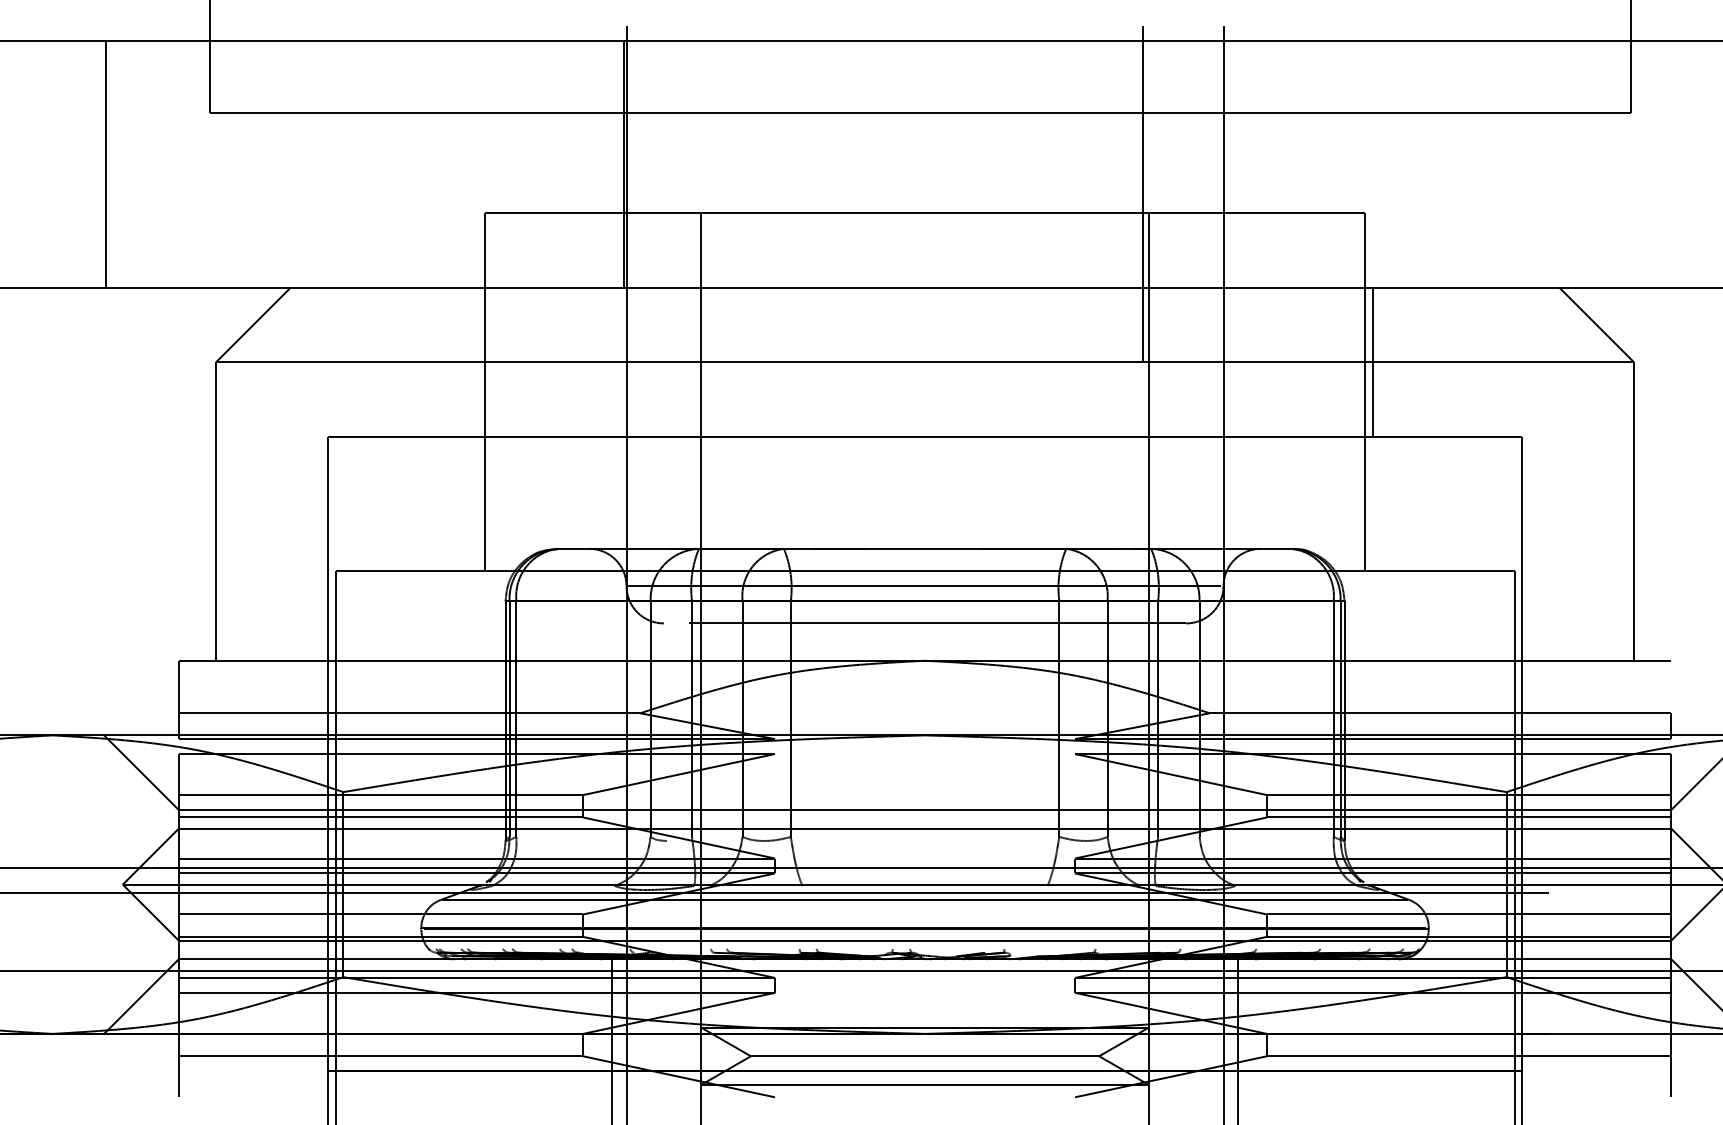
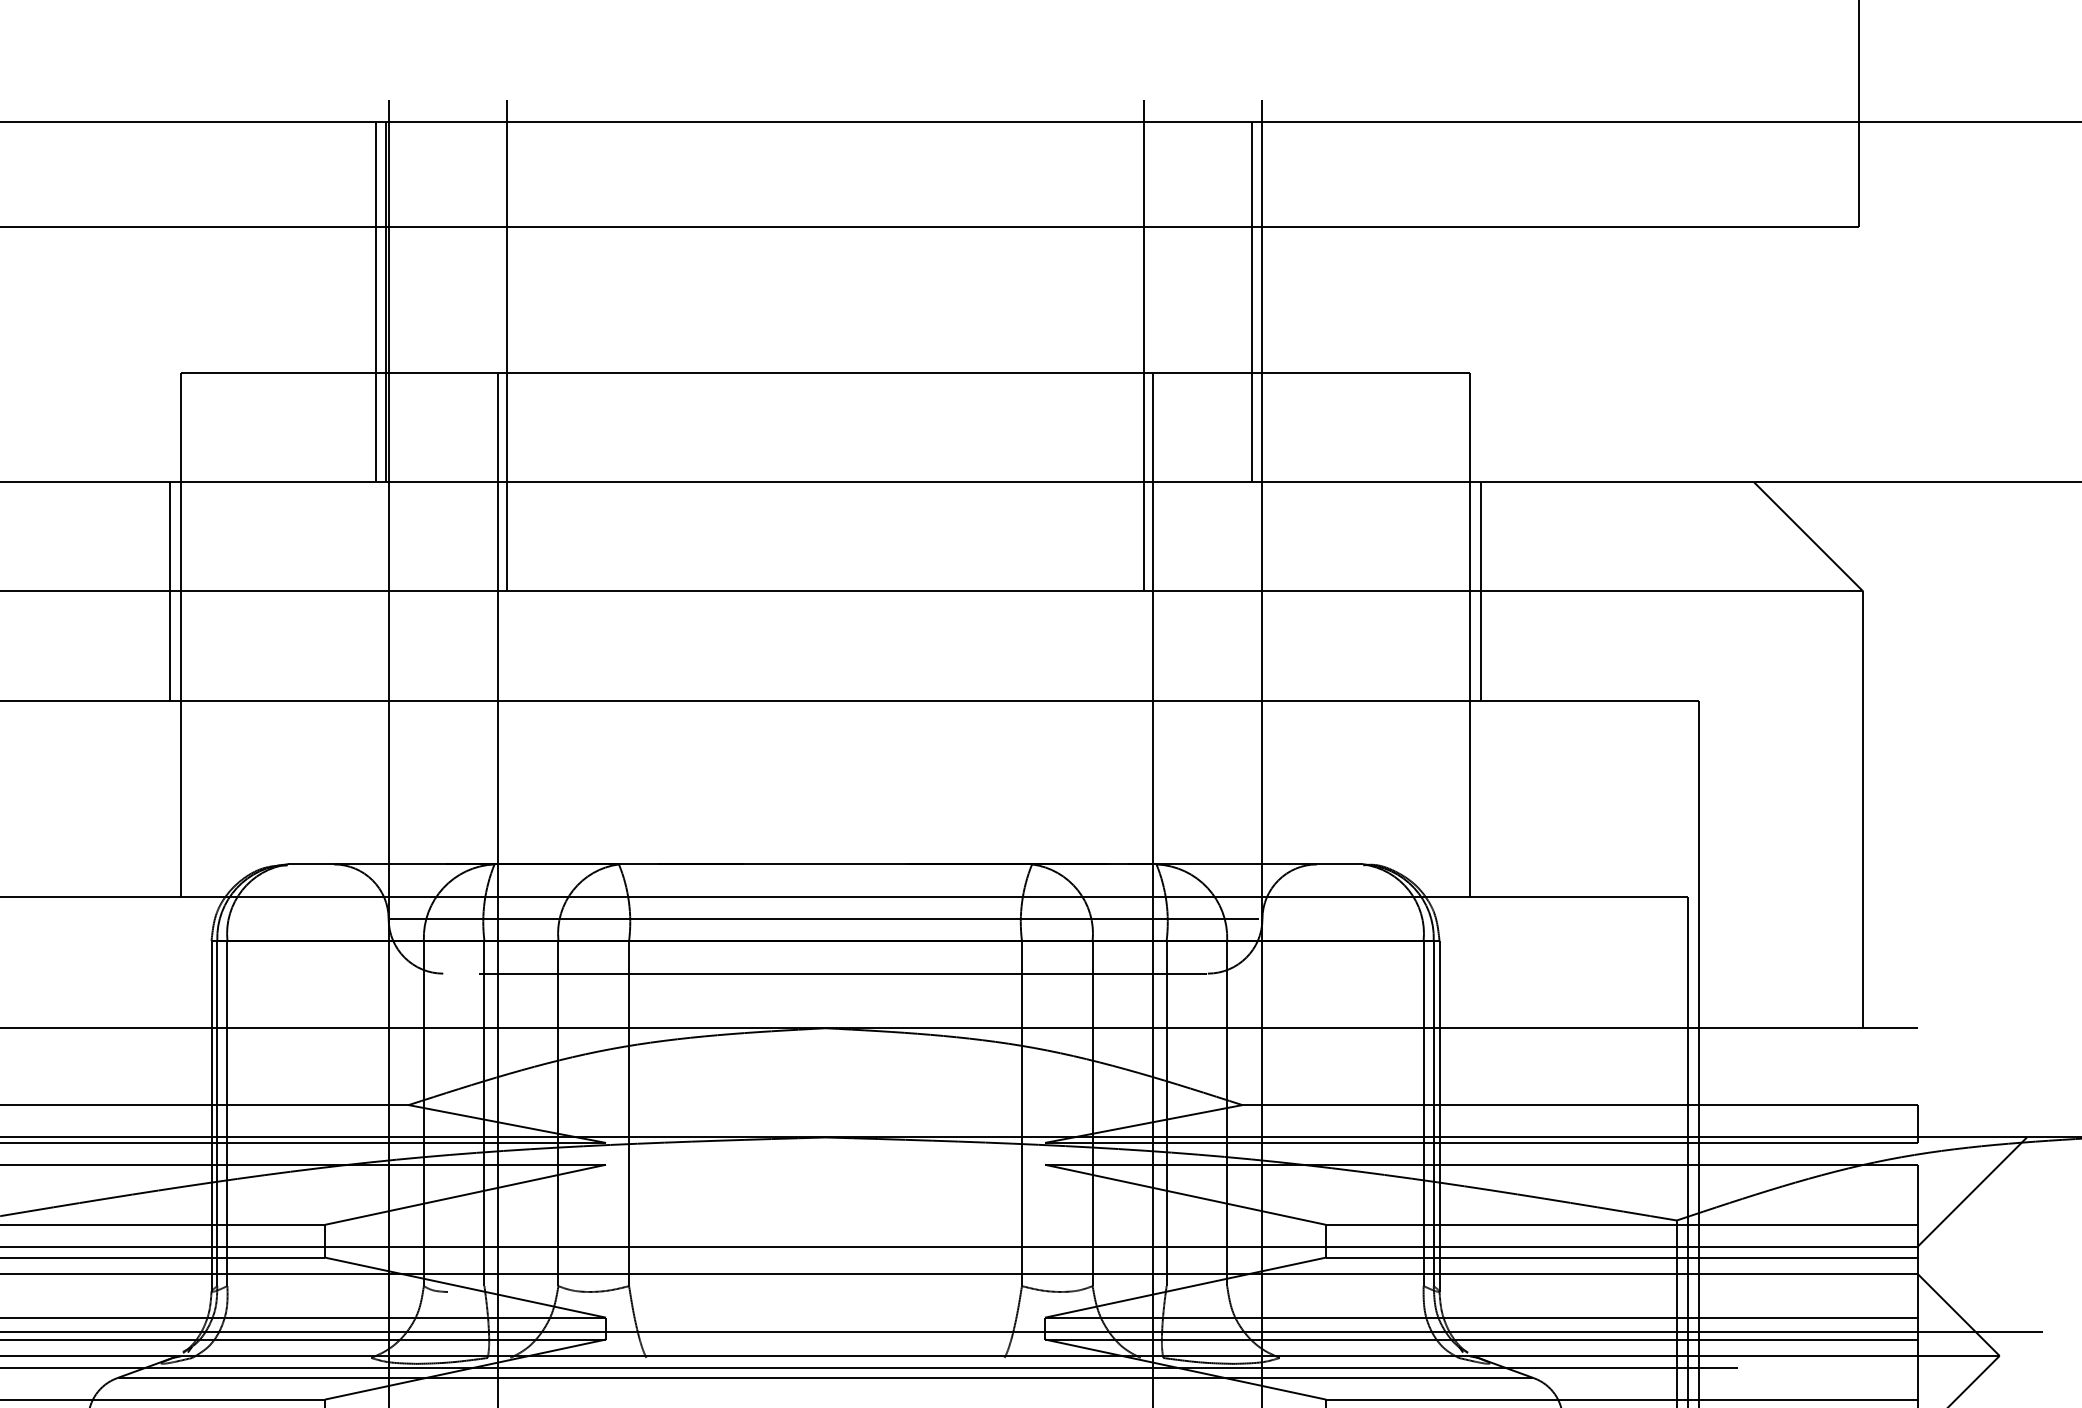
line: (617, 164) -> (375, 301), added
line: (1216, 164) -> (1252, 301), added
line: (707, 194) -> (507, 345), added
line: (477, 361) -> (170, 590), added

